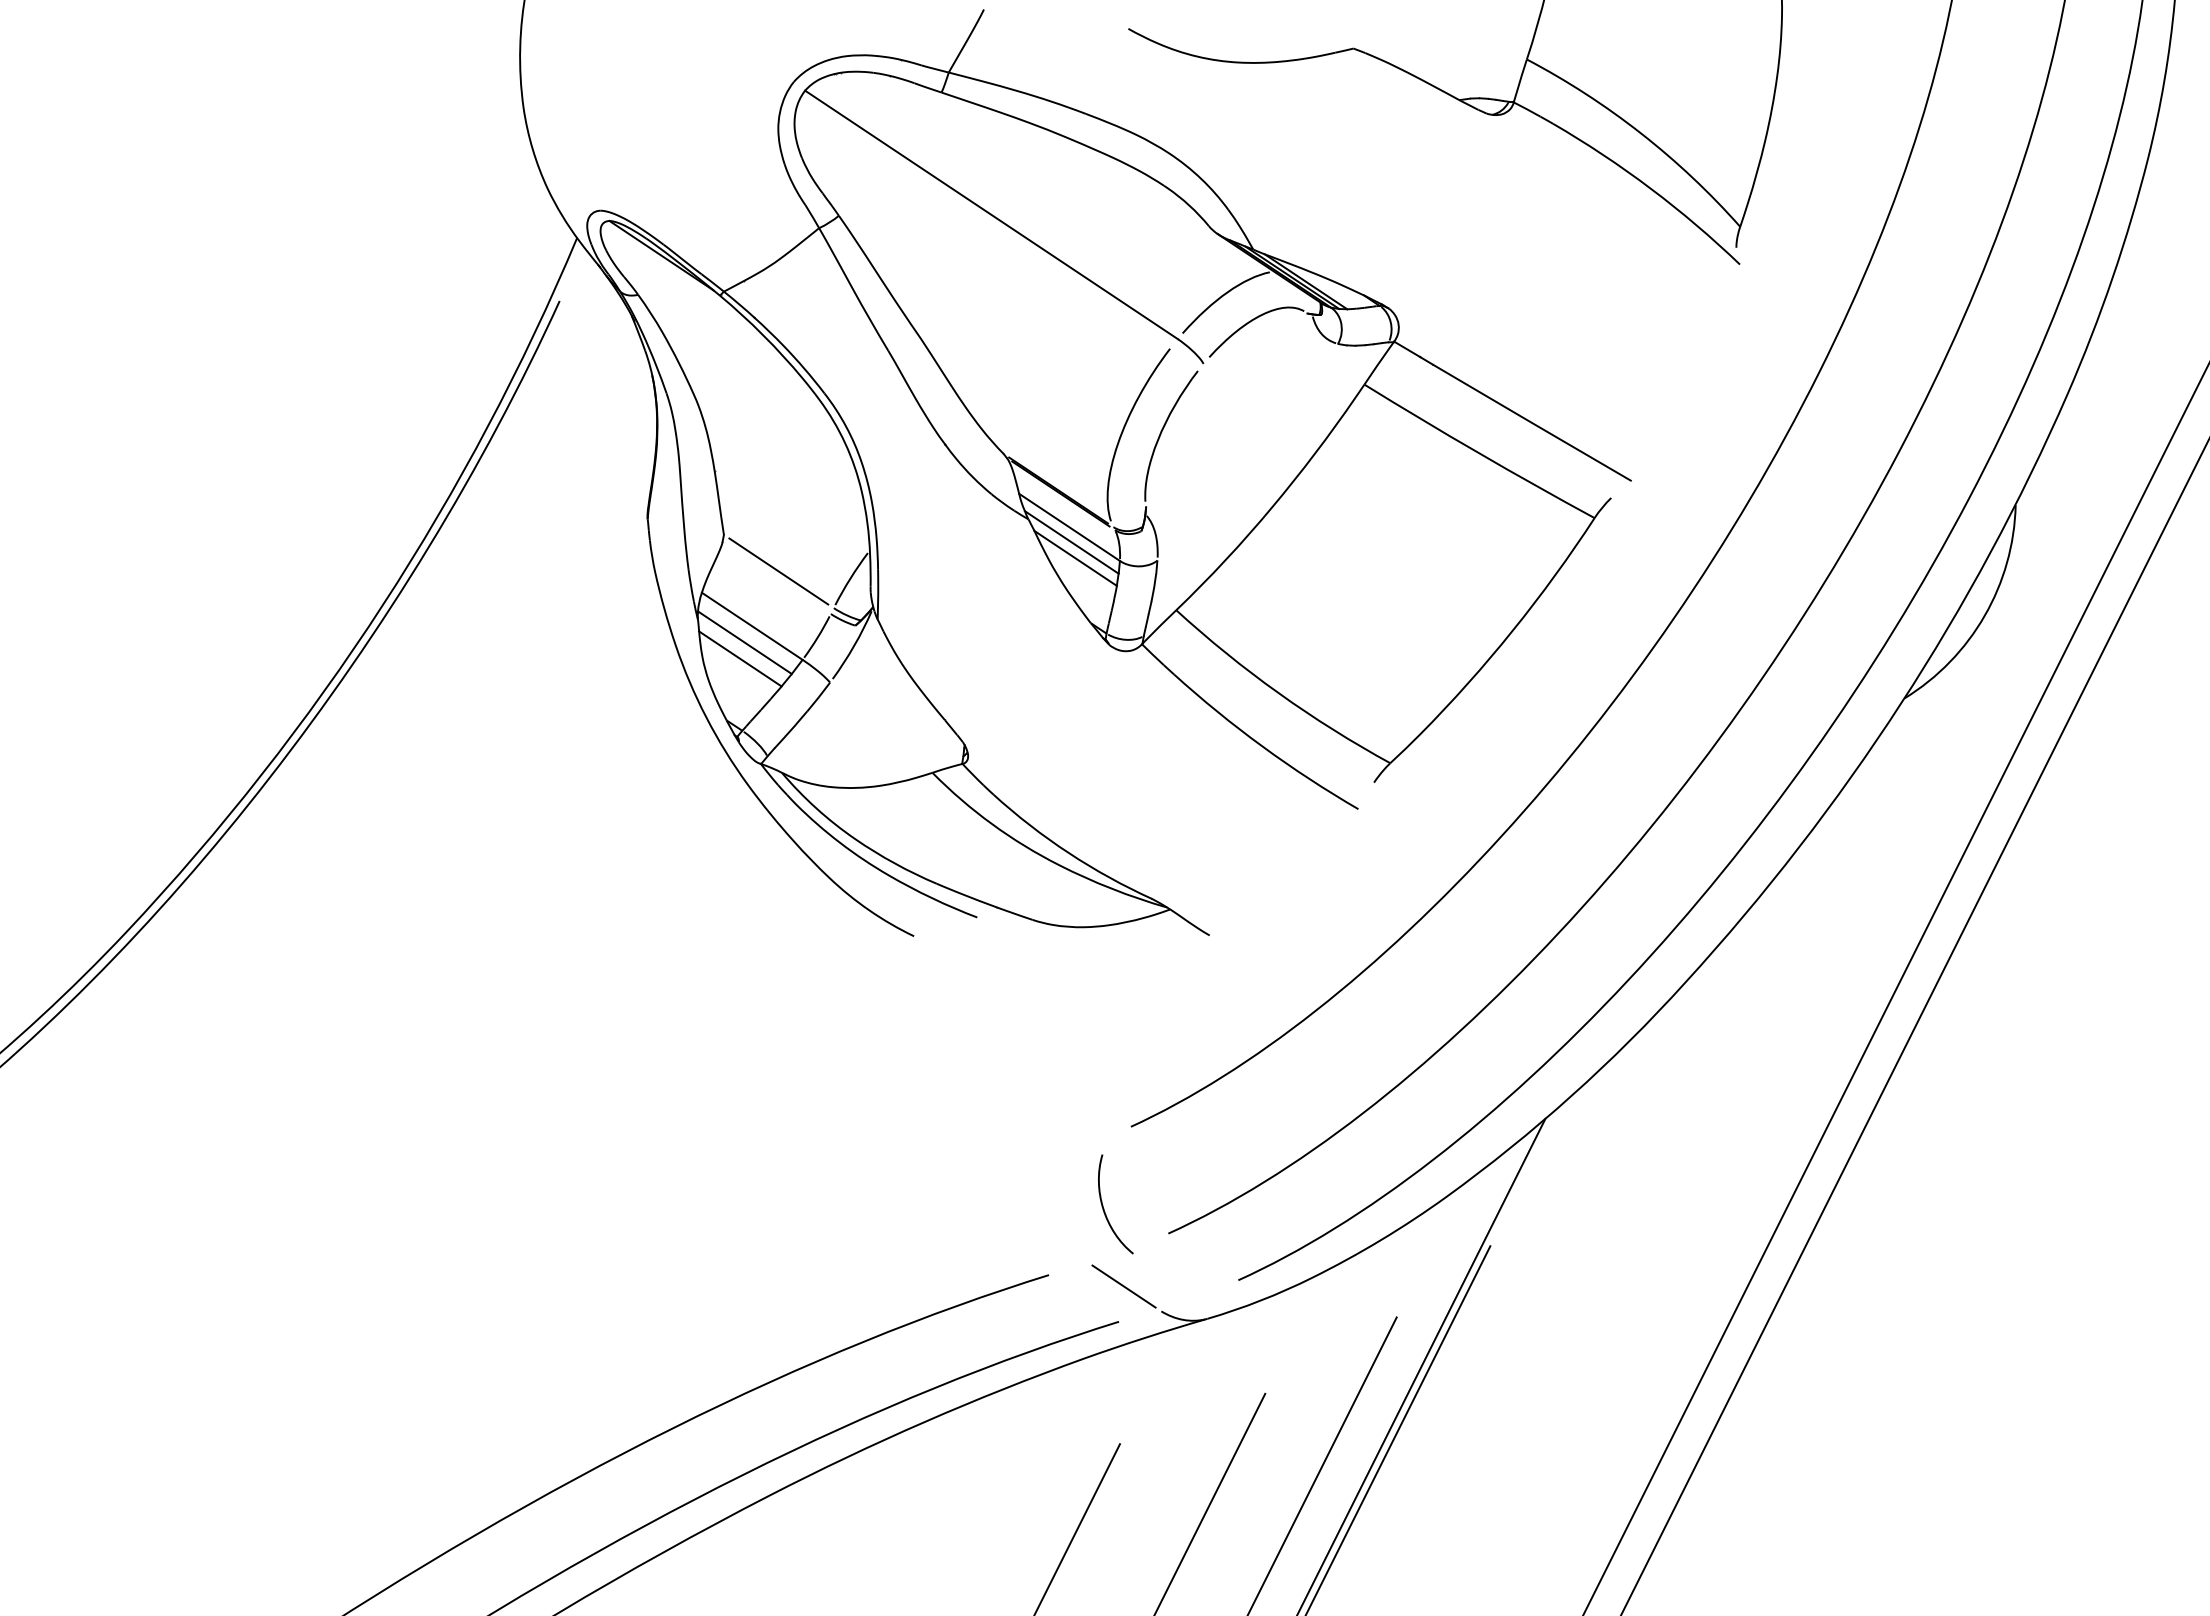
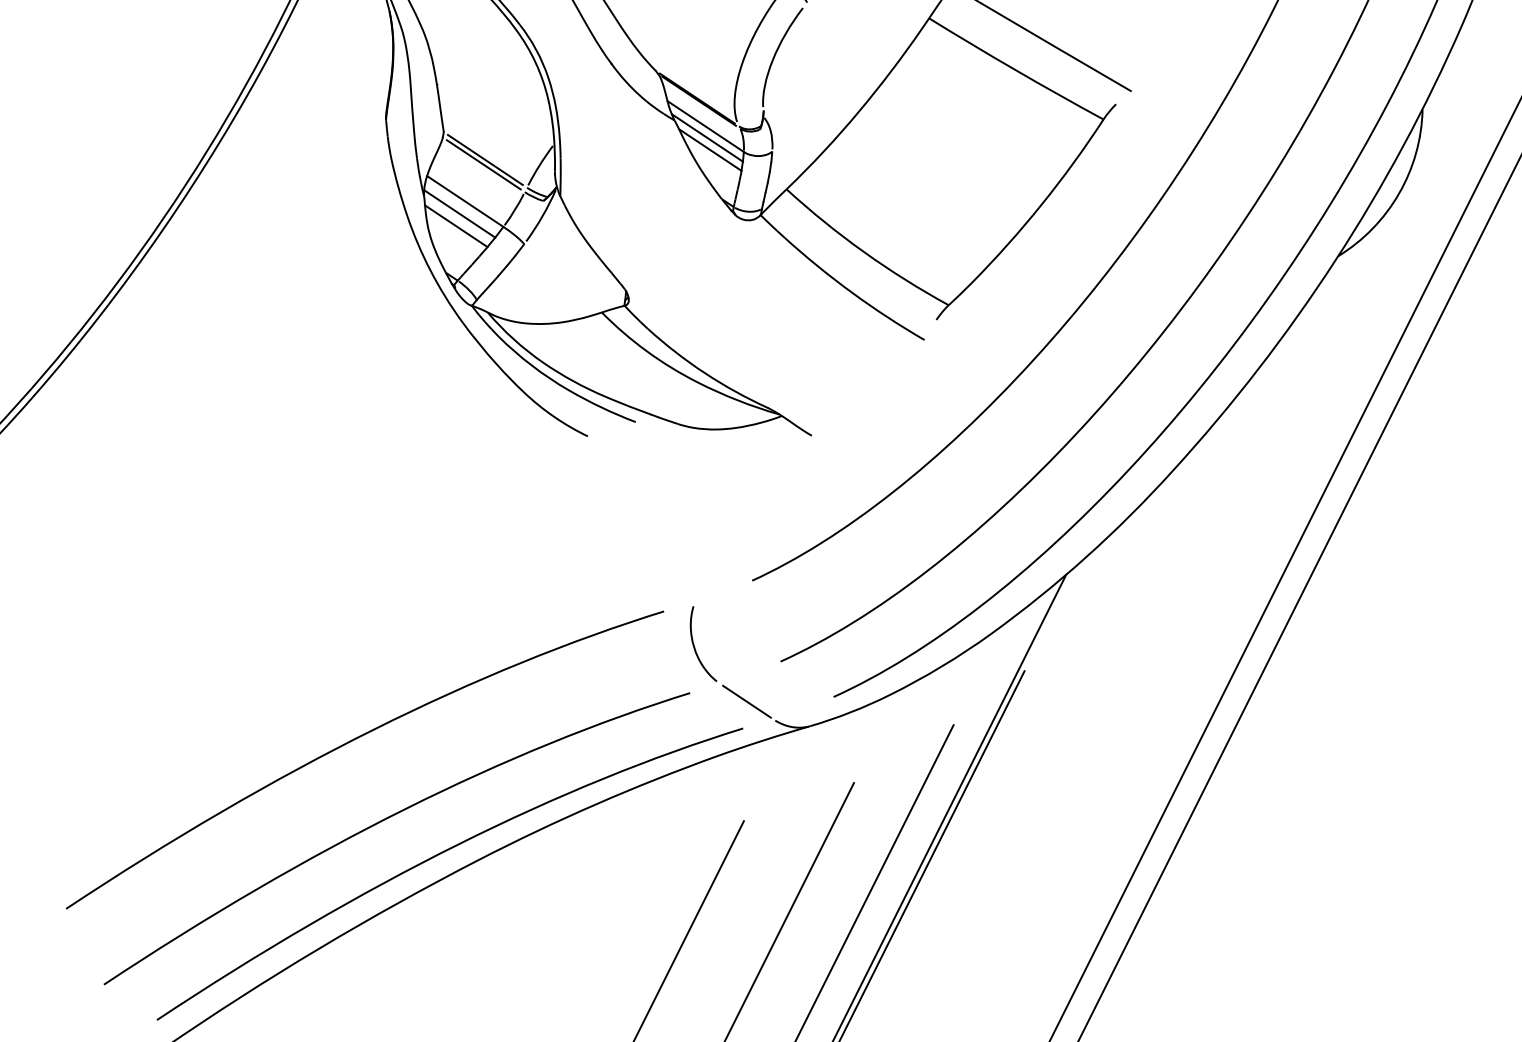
line: (776, 577) -> (483, 164), added
curve: (1104, 1208) -> (695, 647), moved
curve: (605, 1337) -> (354, 740), added

